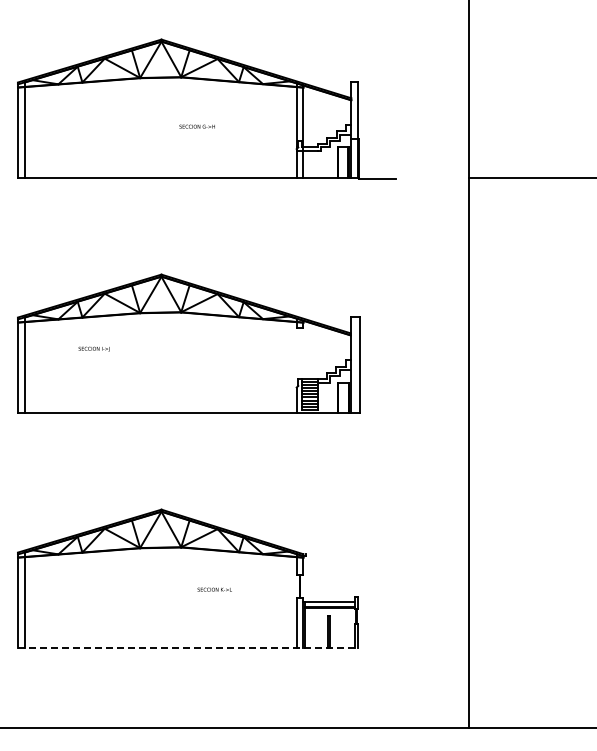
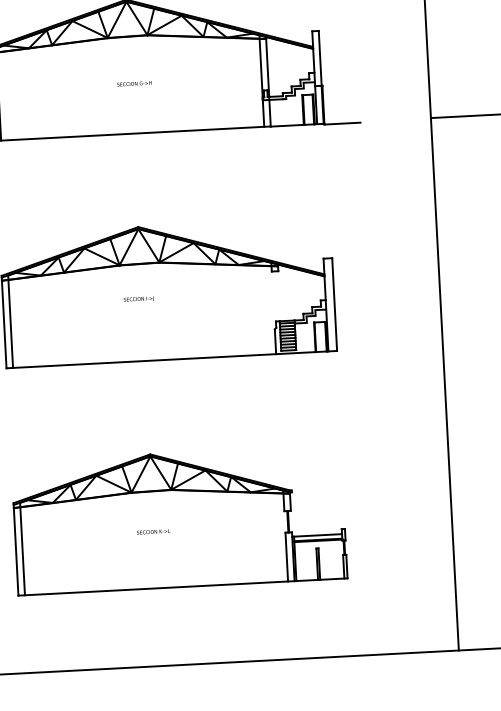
text: (196, 126) -> (133, 83), moved
text: (93, 348) -> (138, 298), moved
text: (214, 589) -> (153, 531), moved
line: (188, 648) -> (183, 587), dashed -> solid

